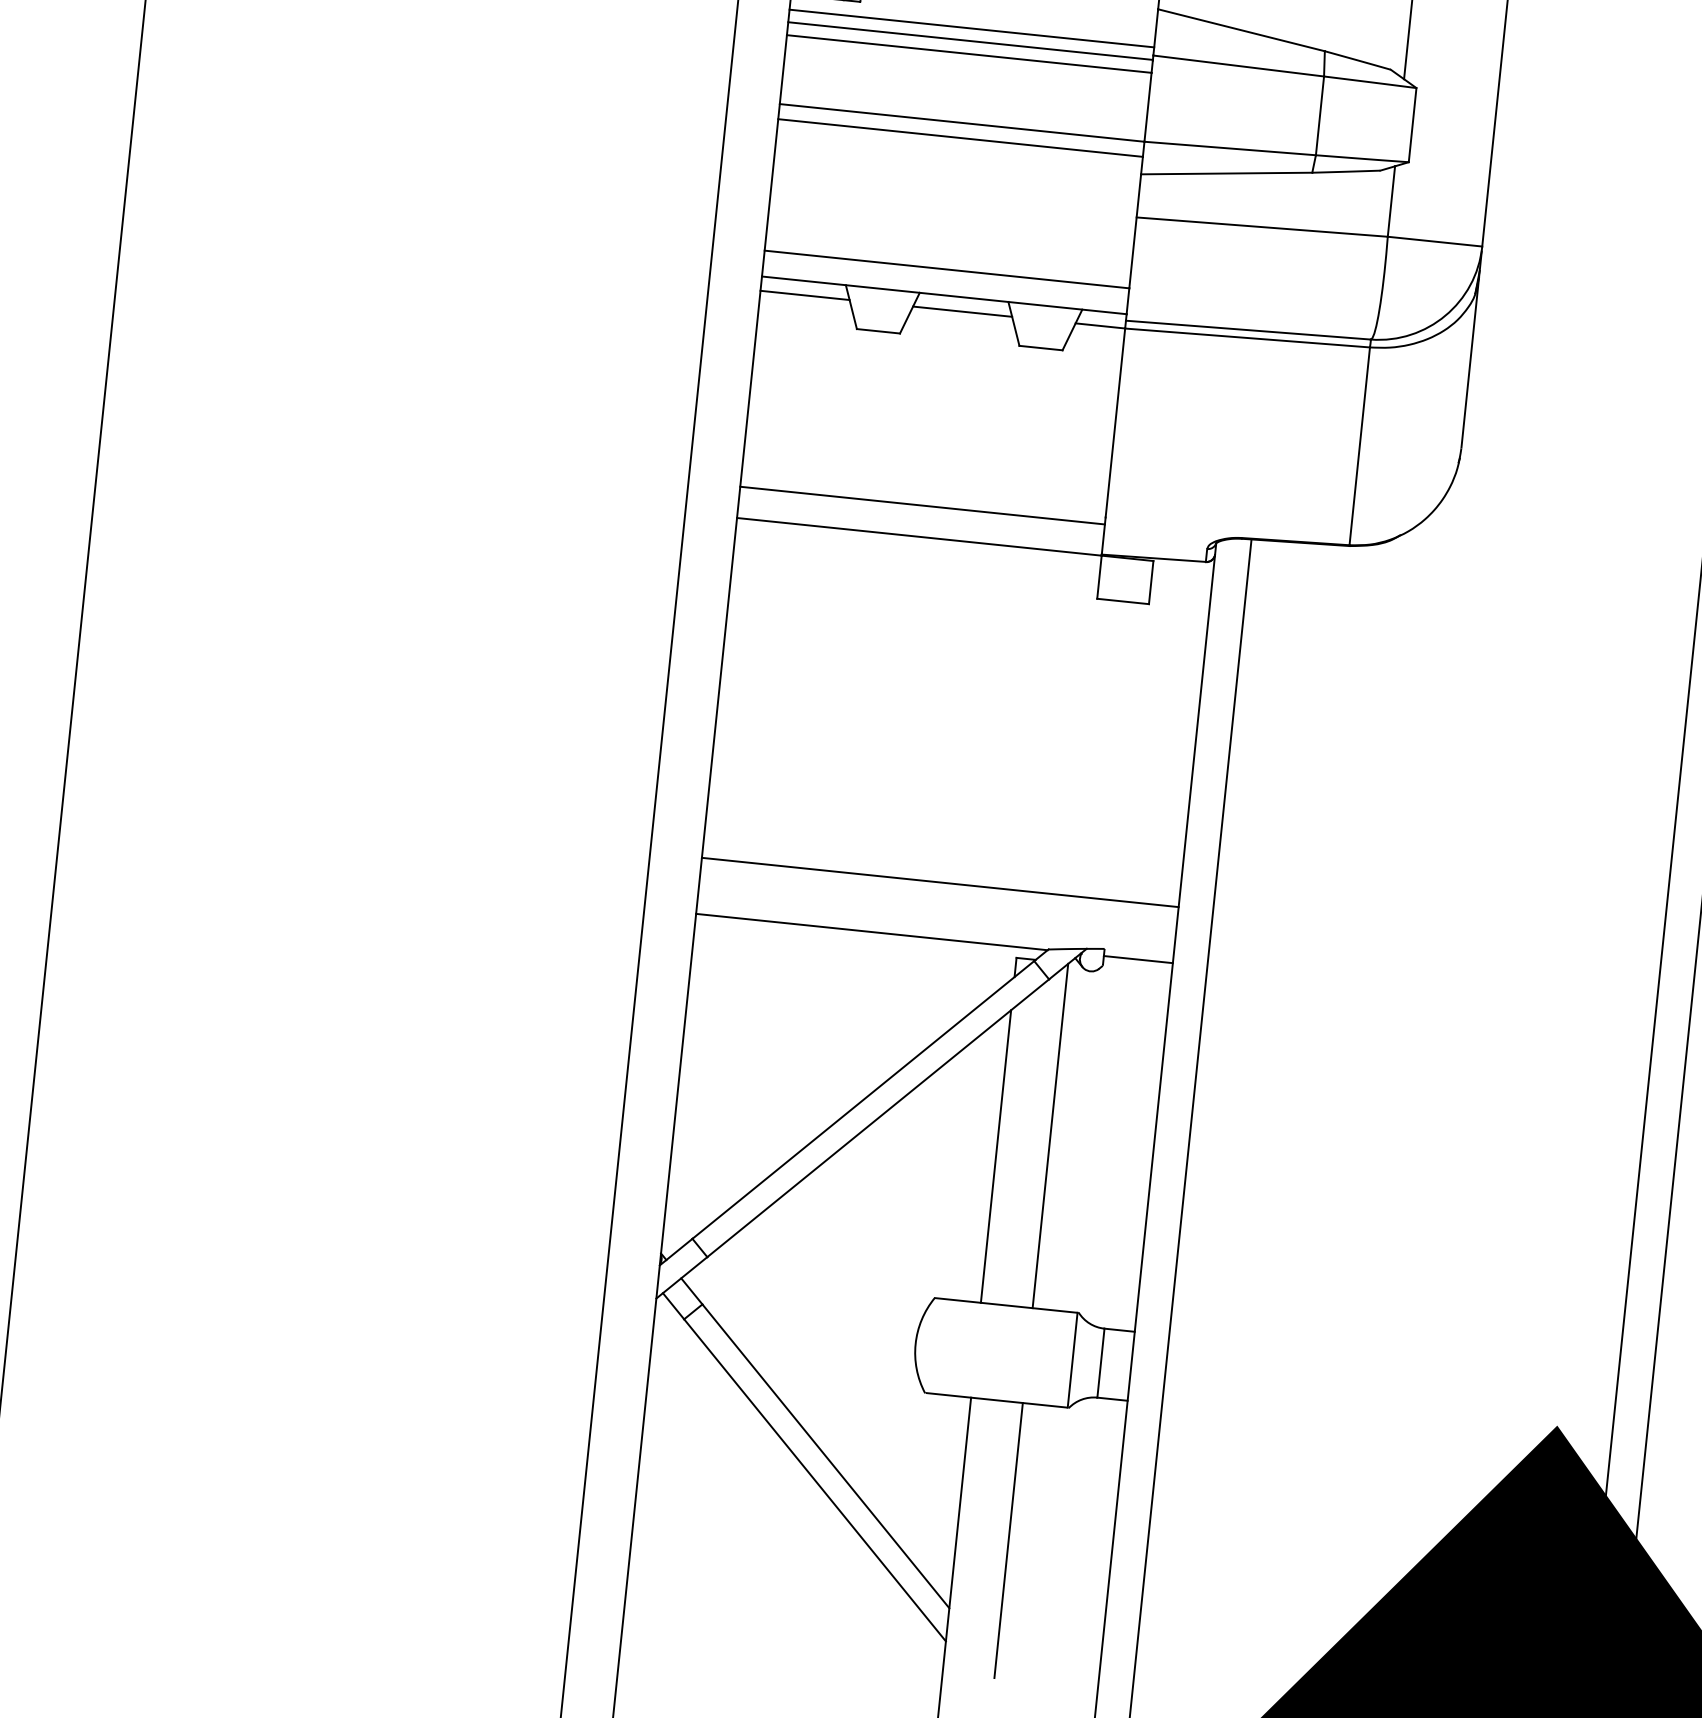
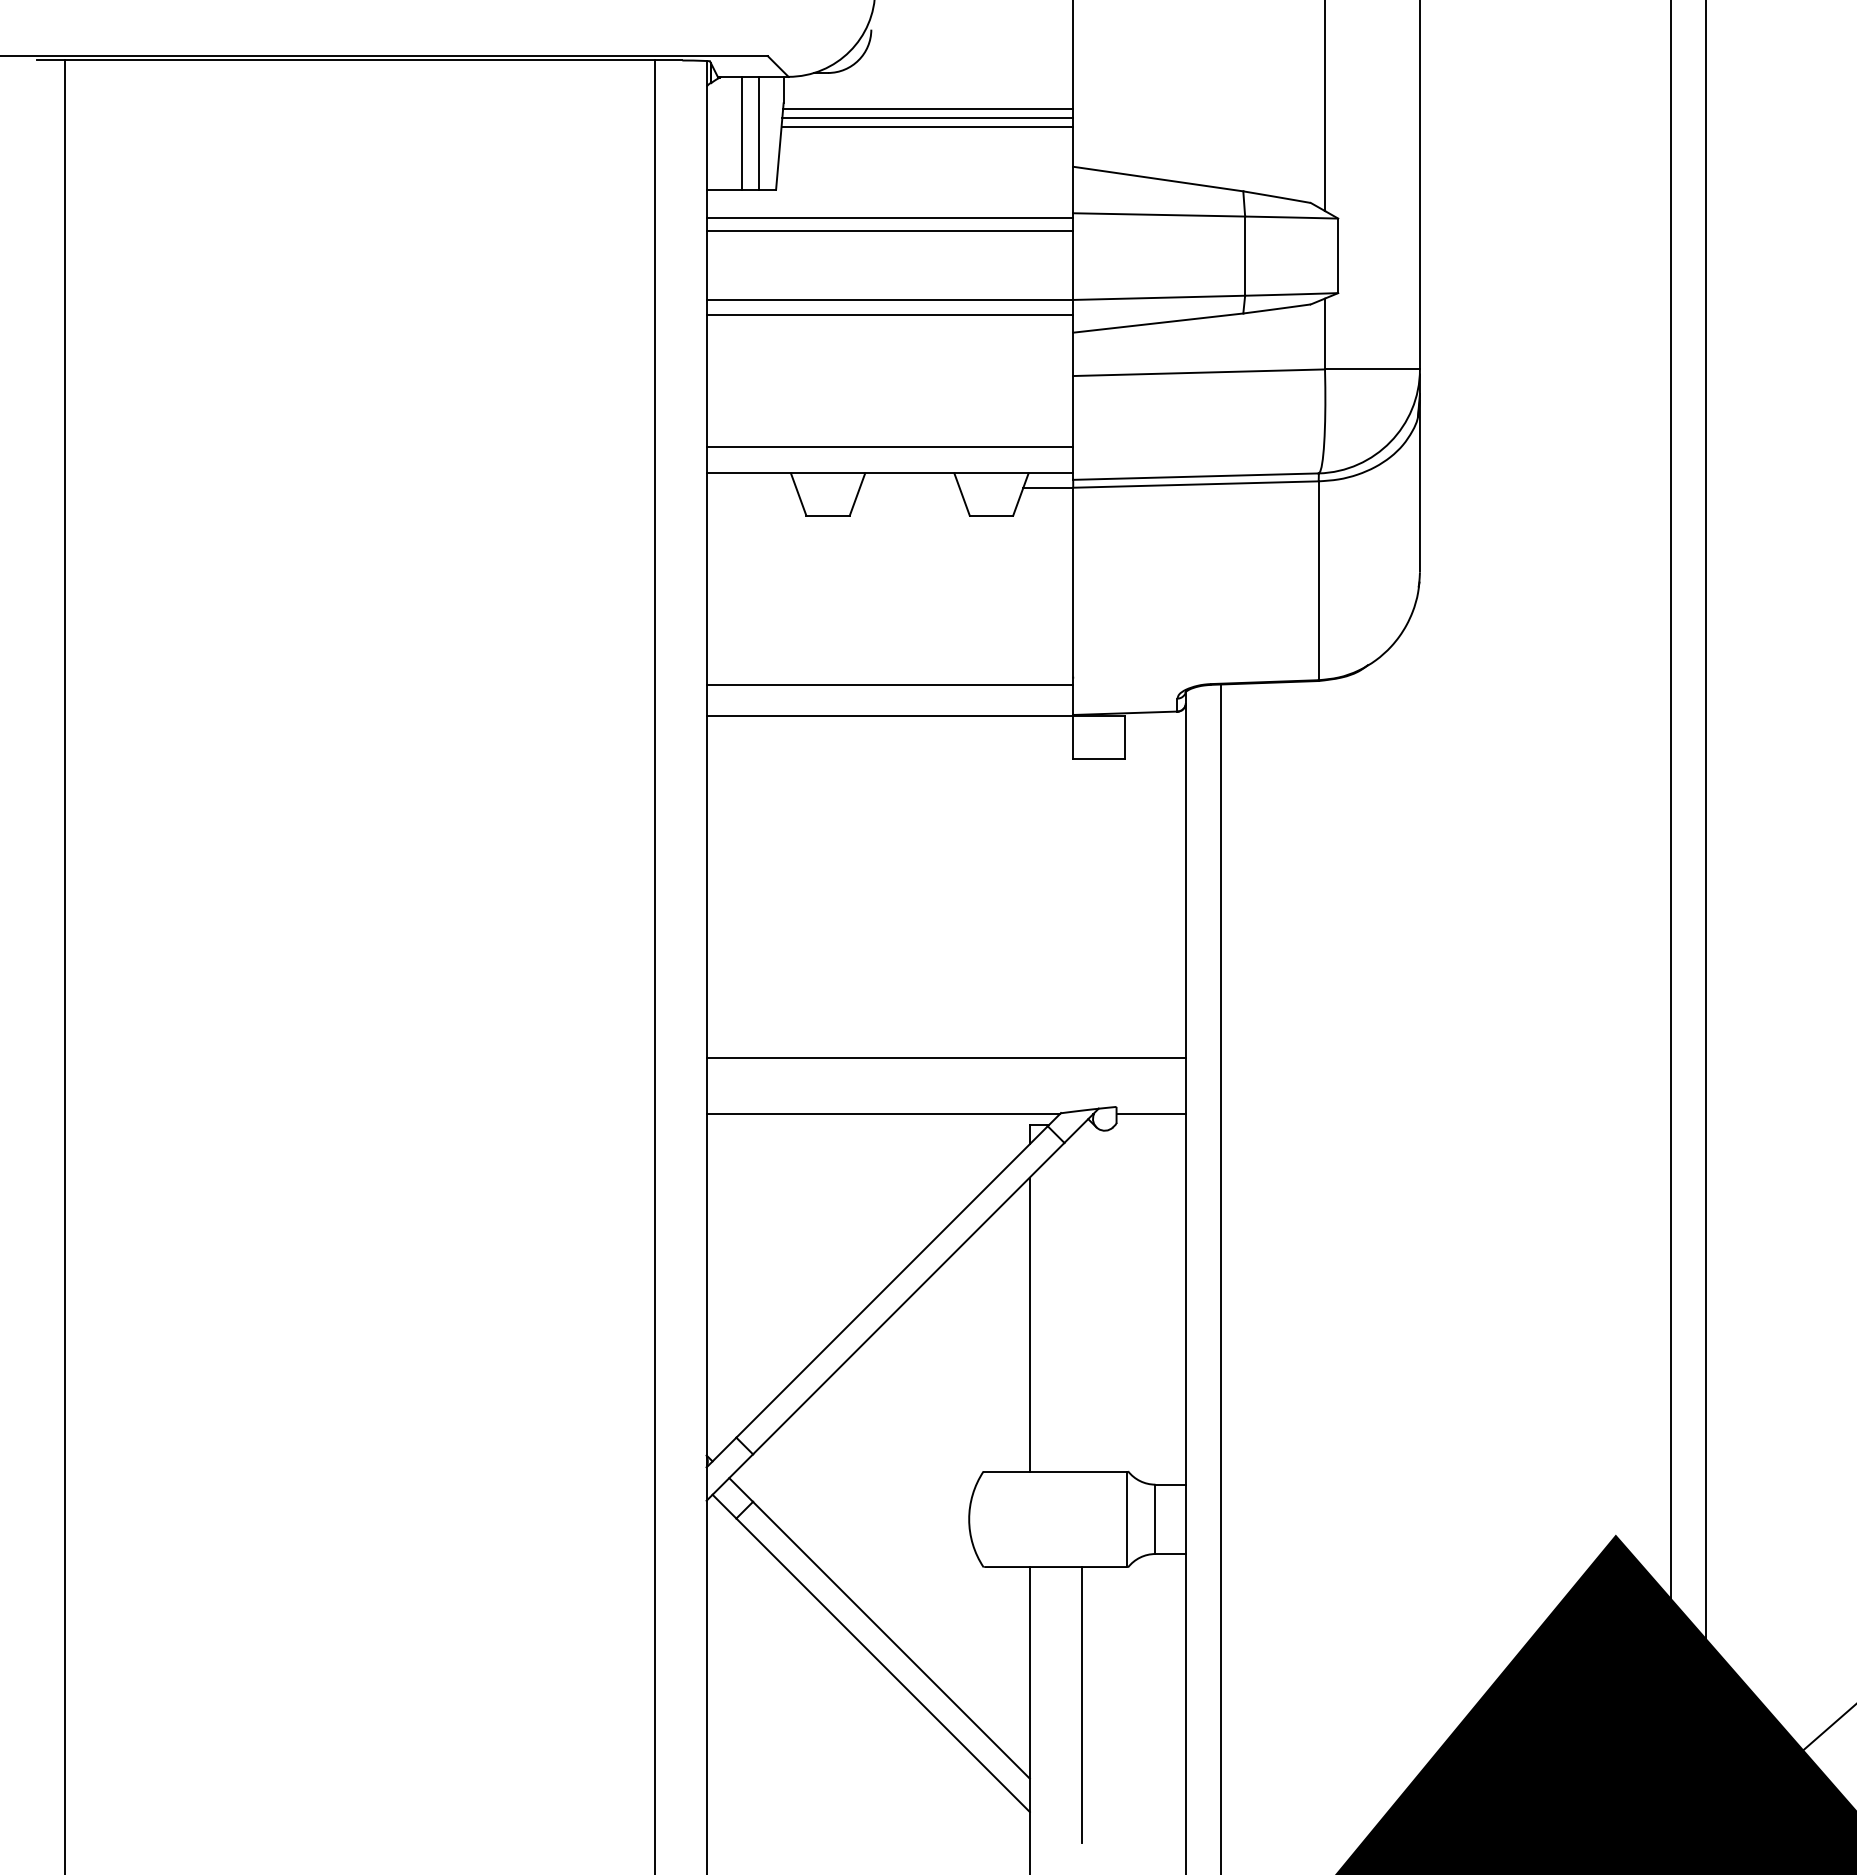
line: (971, 28) -> (889, 205), removed
line: (805, 295) -> (751, 487), removed
line: (962, 311) -> (909, 487), removed
line: (1050, 1135) -> (1081, 1298), removed

